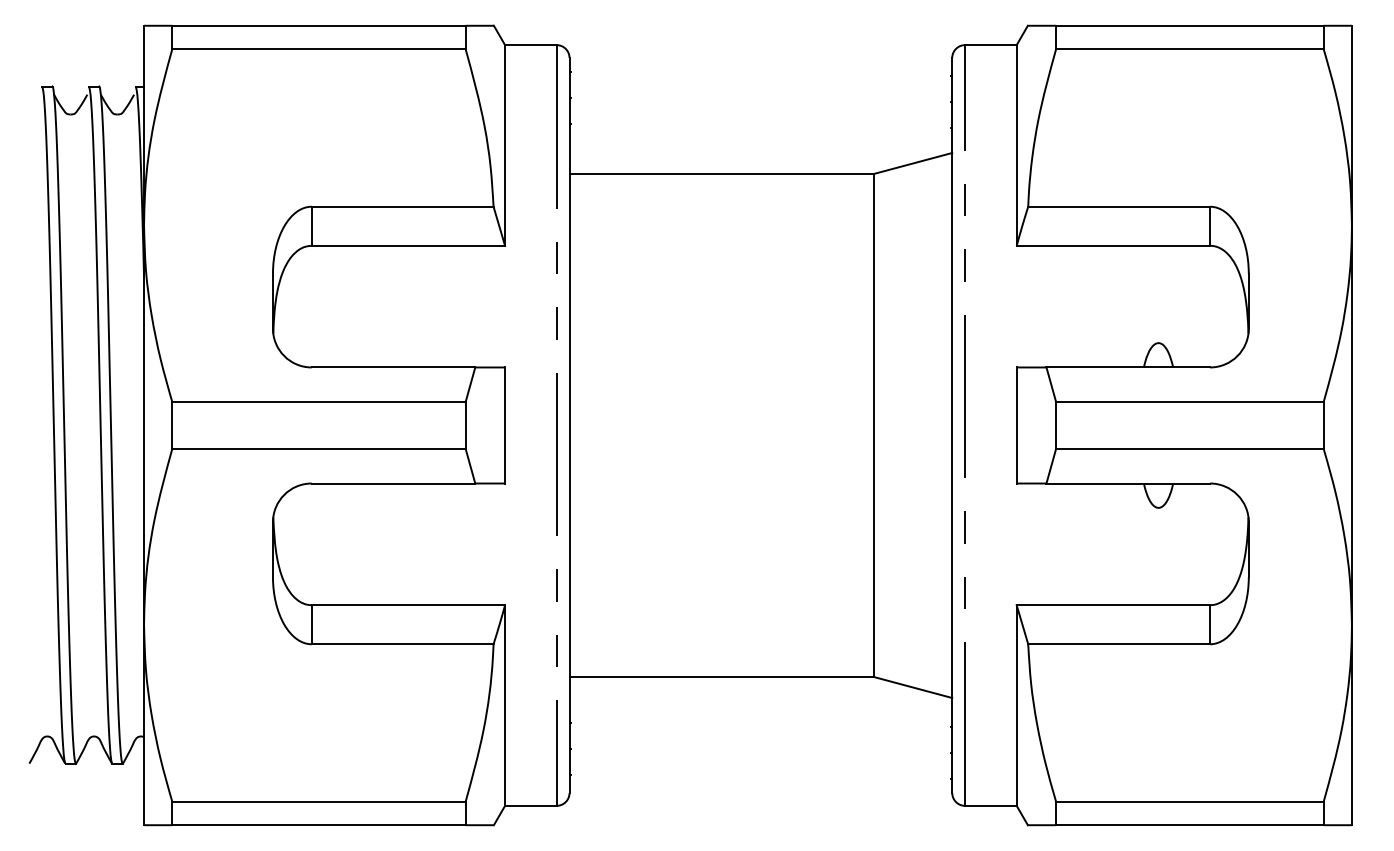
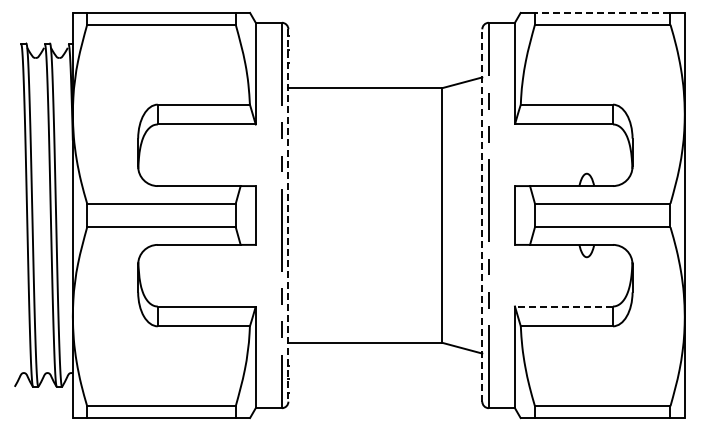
line: (1189, 24) -> (602, 12), solid -> dashed
line: (952, 423) -> (482, 214), solid -> dashed
line: (569, 425) -> (288, 215), solid -> dashed
line: (1112, 605) -> (563, 306), solid -> dashed

